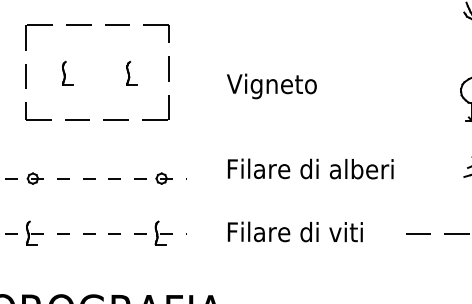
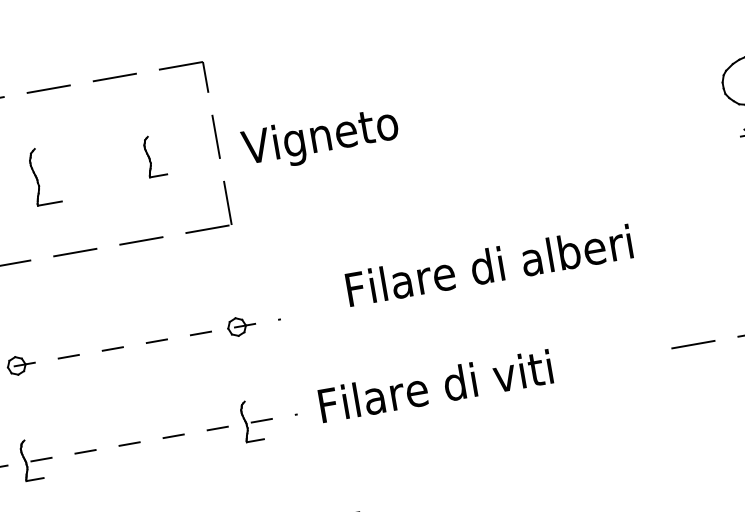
part: (67, 72) -> (43, 173), size x1.4
text: (271, 86) -> (320, 139), moved
text: (294, 231) -> (434, 385), moved

